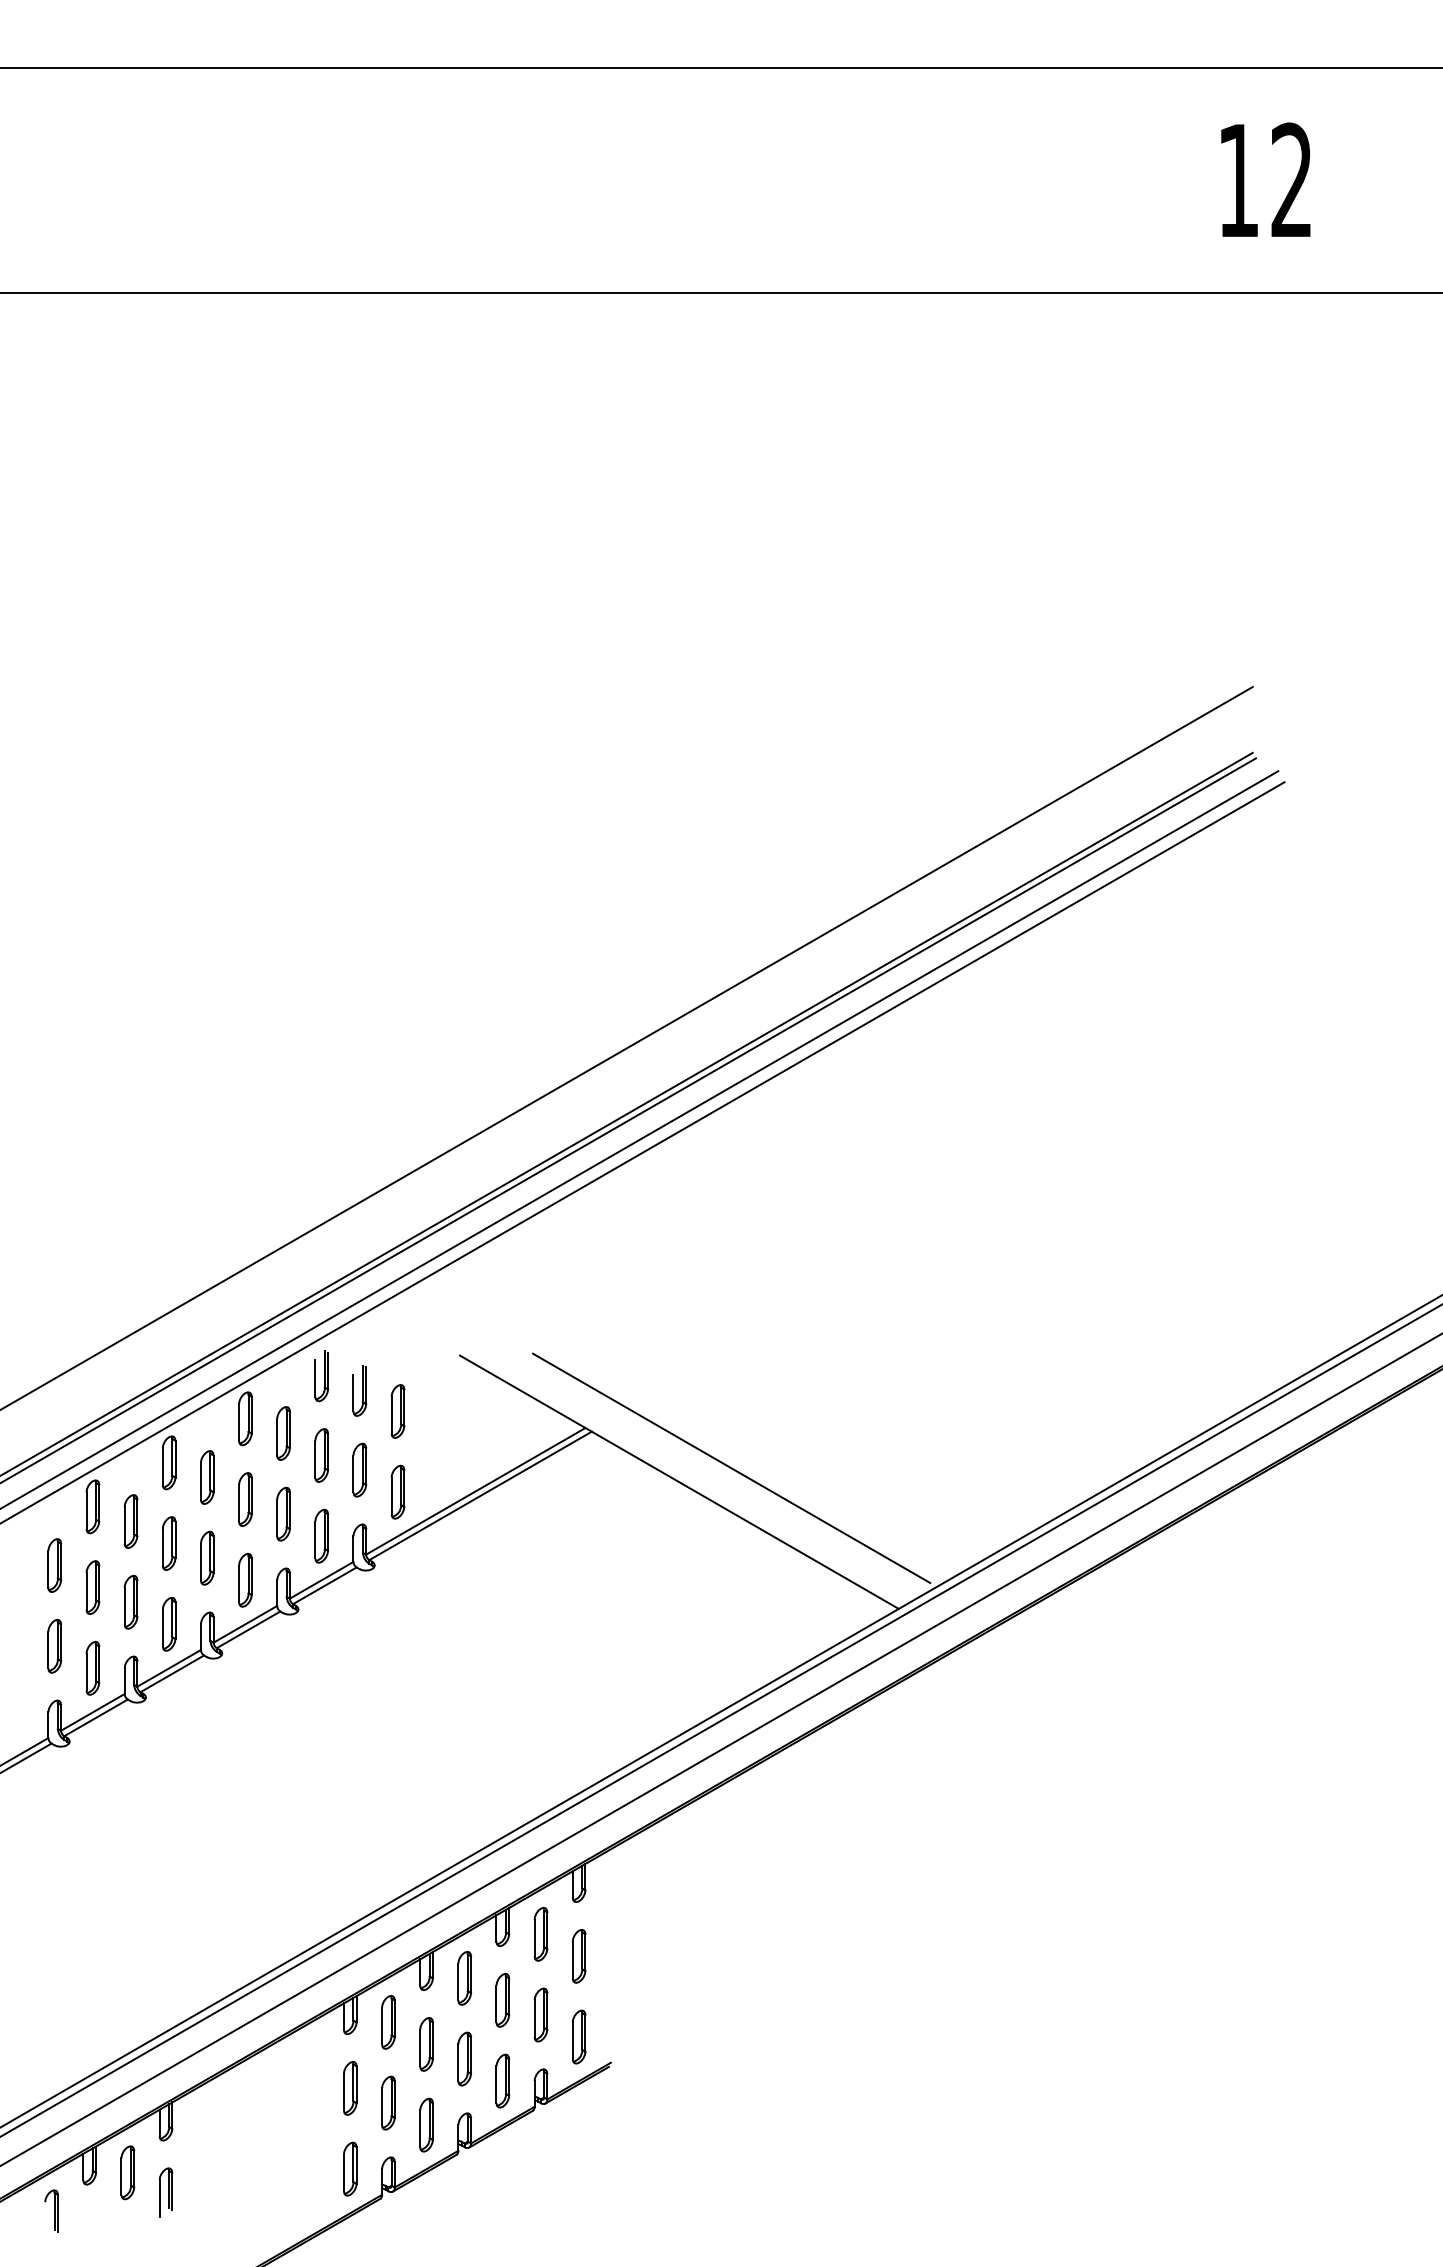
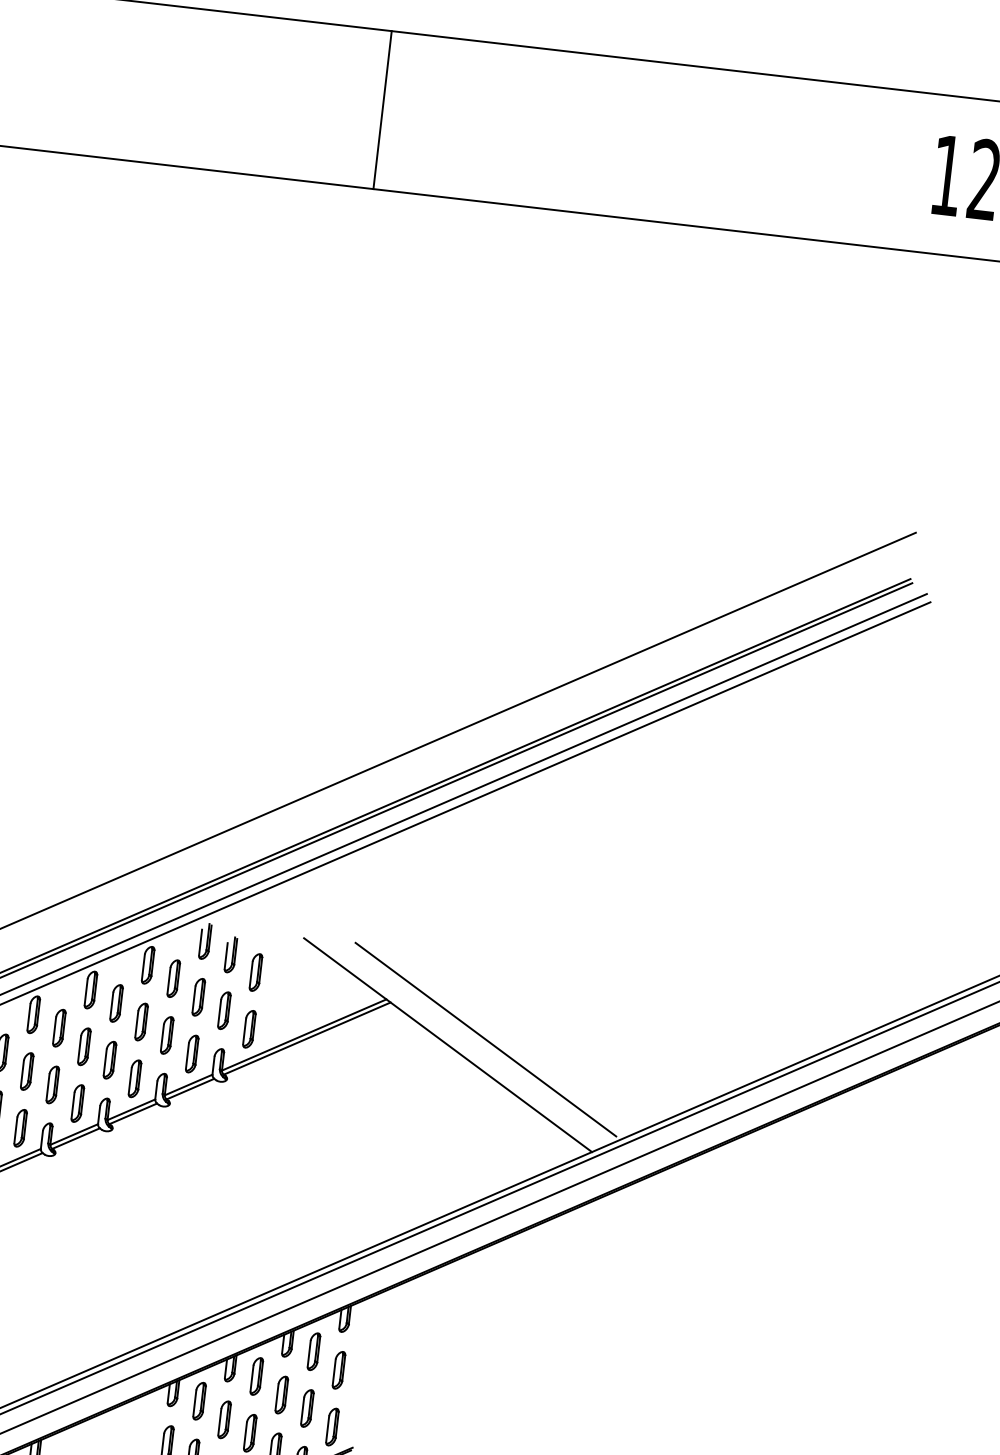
line: (435, 180) -> (382, 110), added

